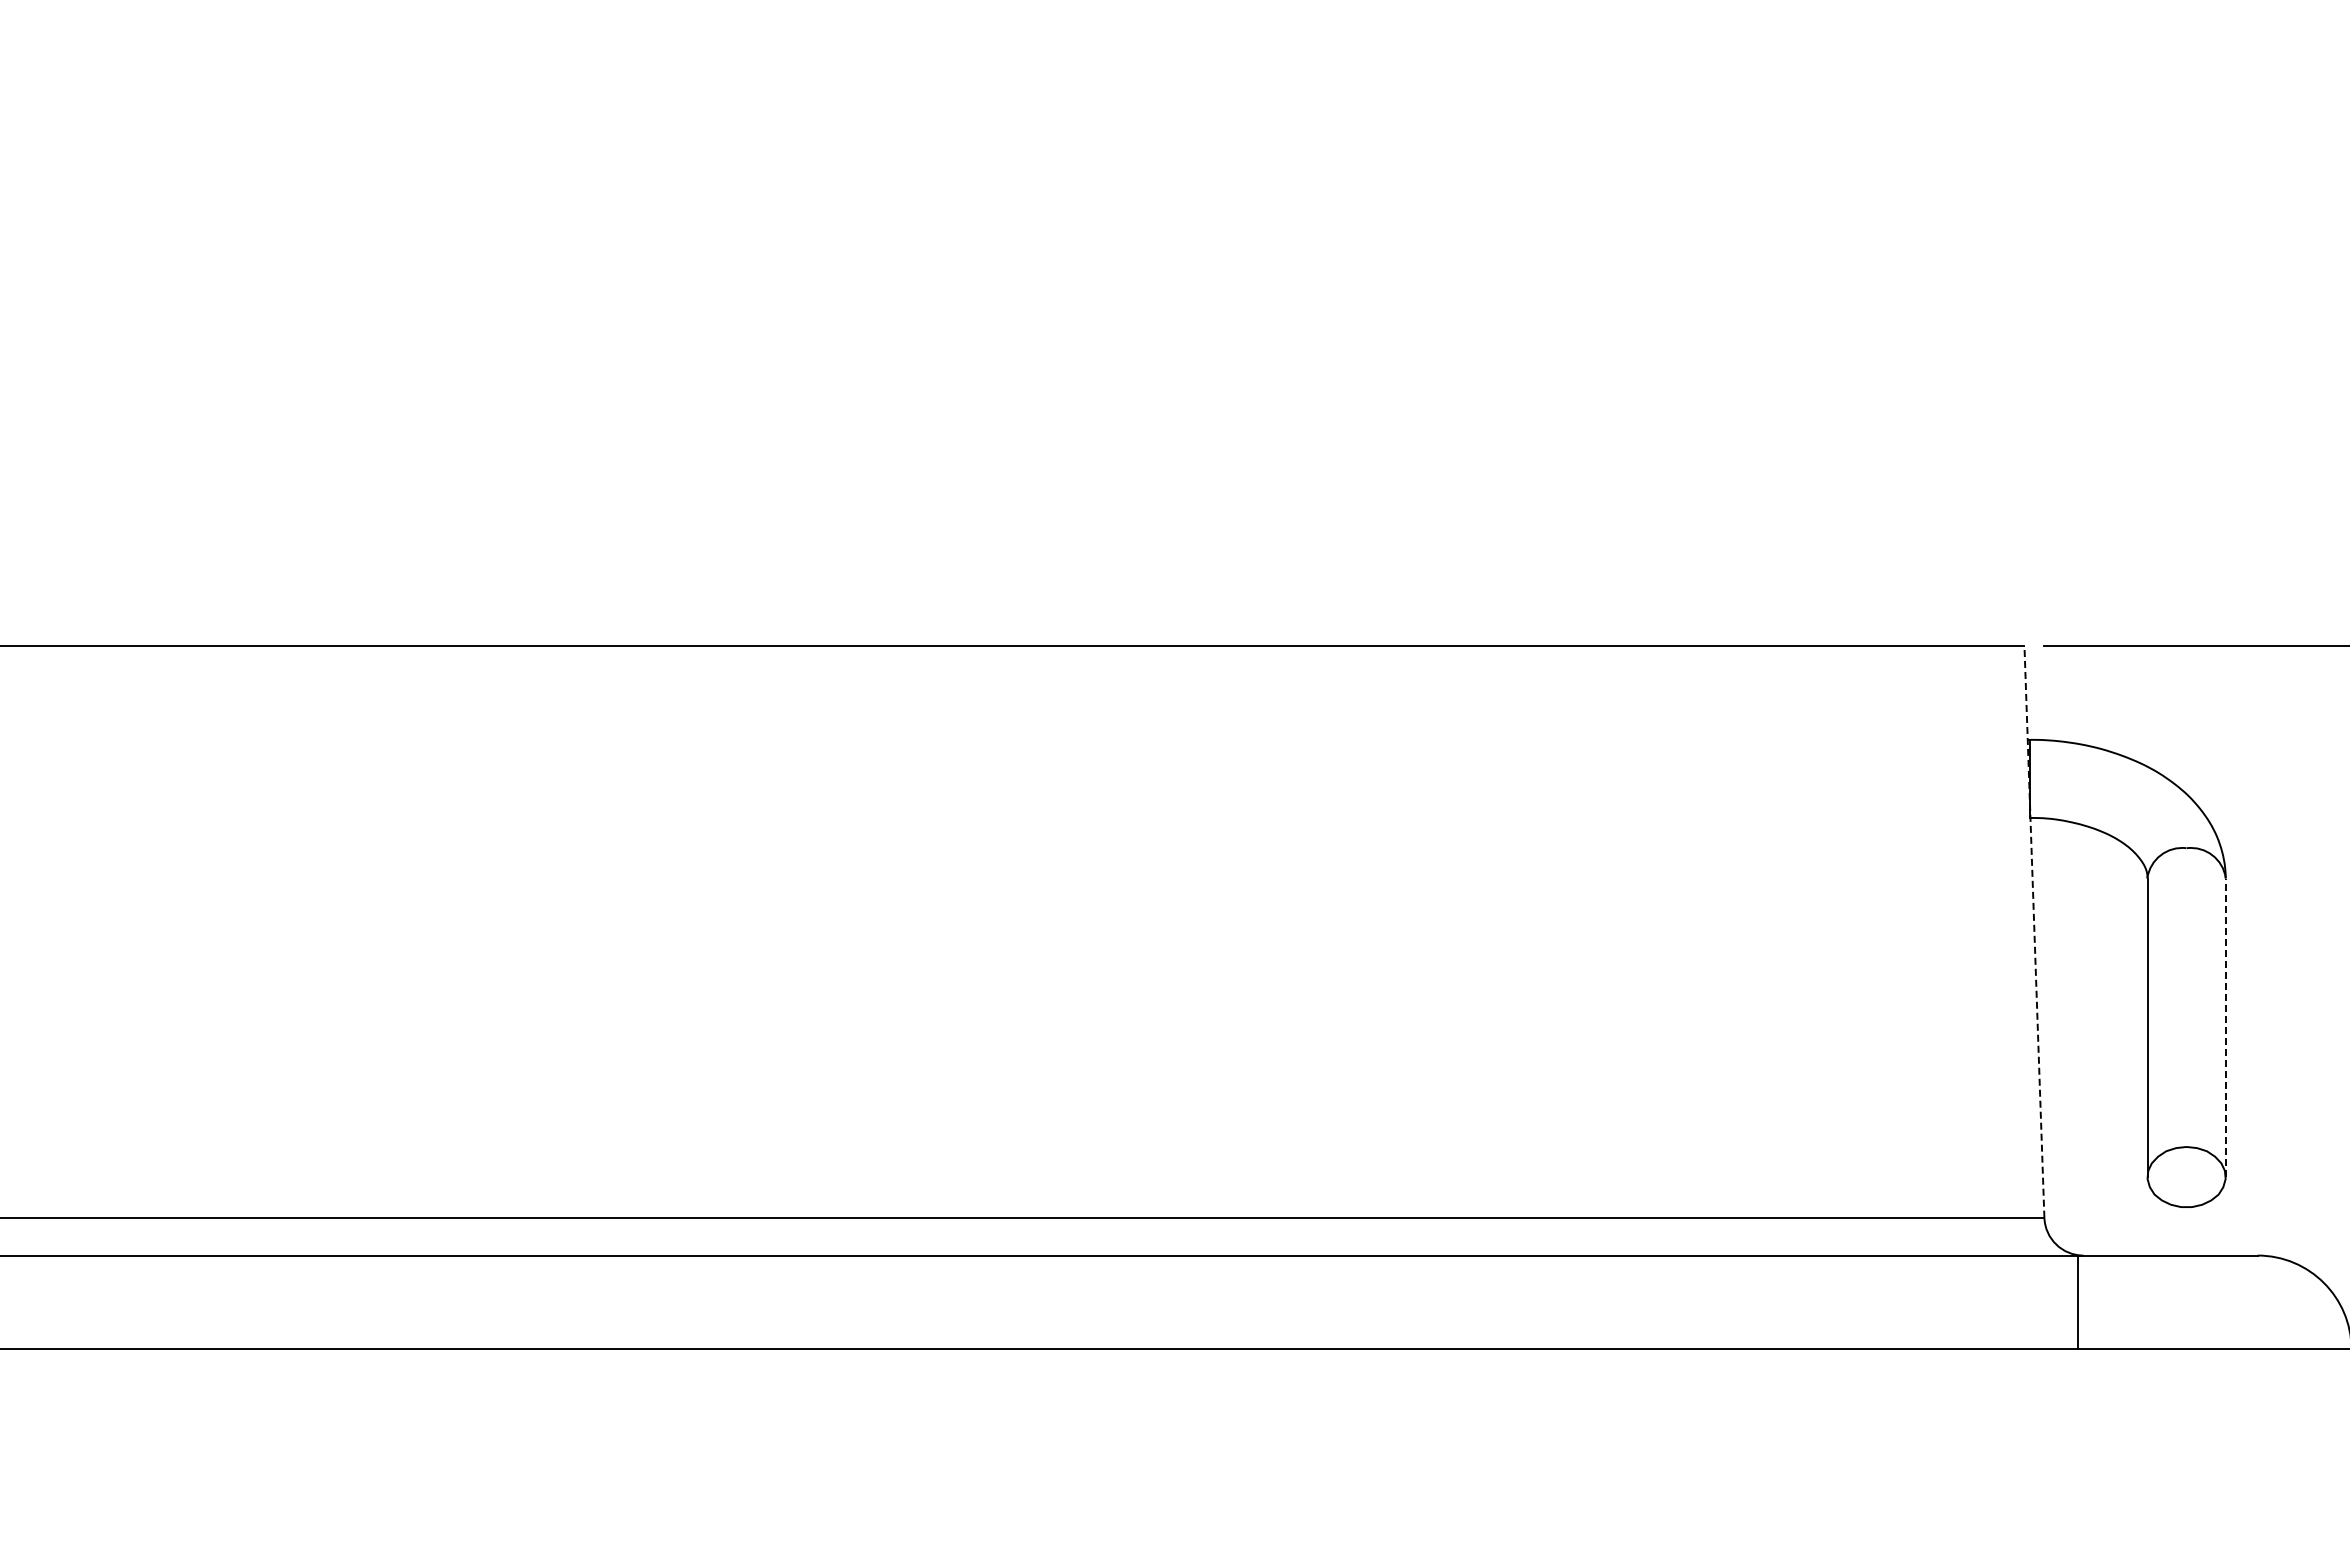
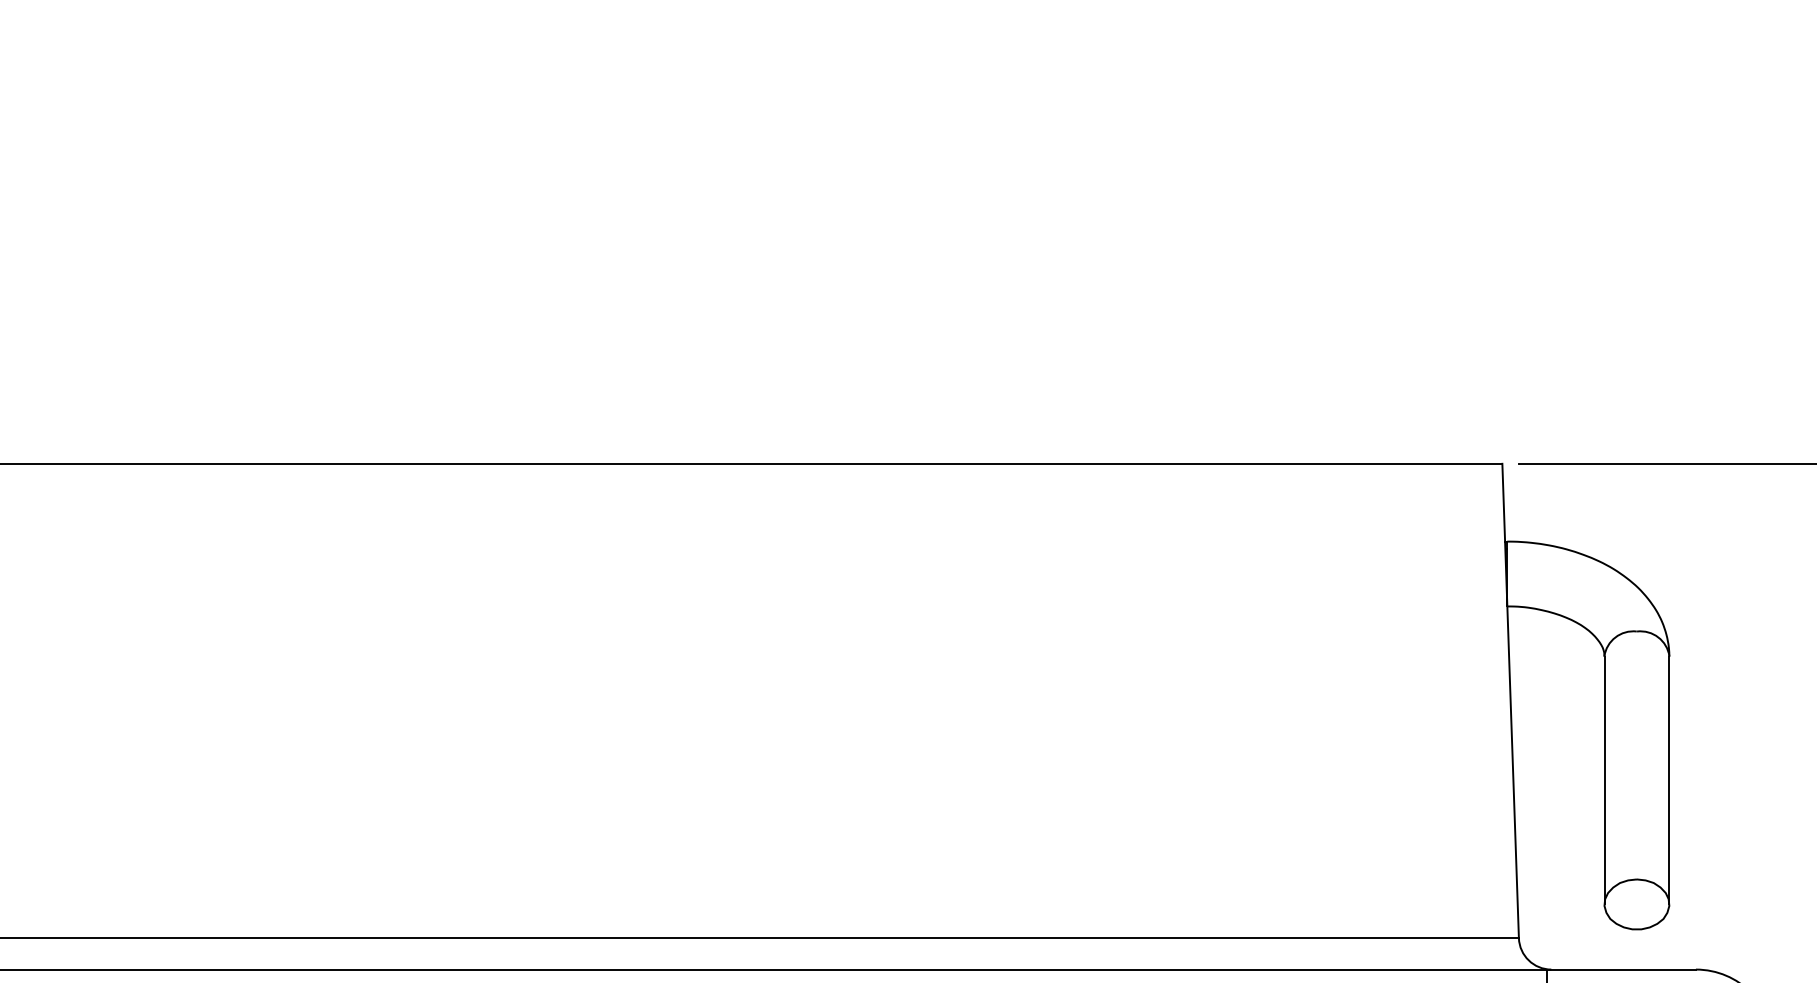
line: (2034, 931) -> (1510, 700), dashed -> solid
line: (2225, 1027) -> (1669, 780), dashed -> solid

